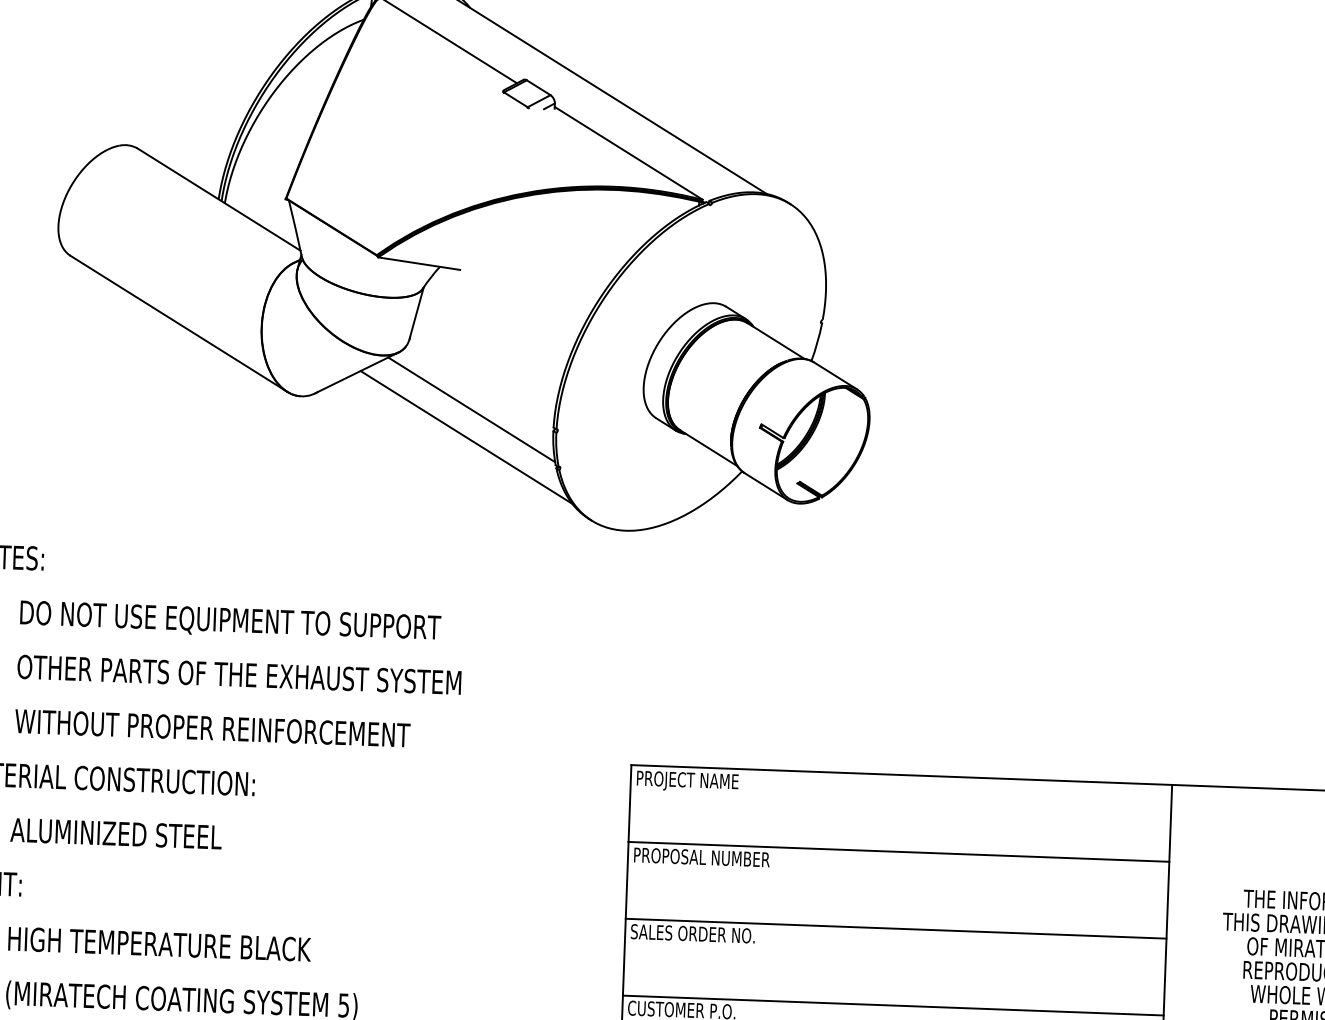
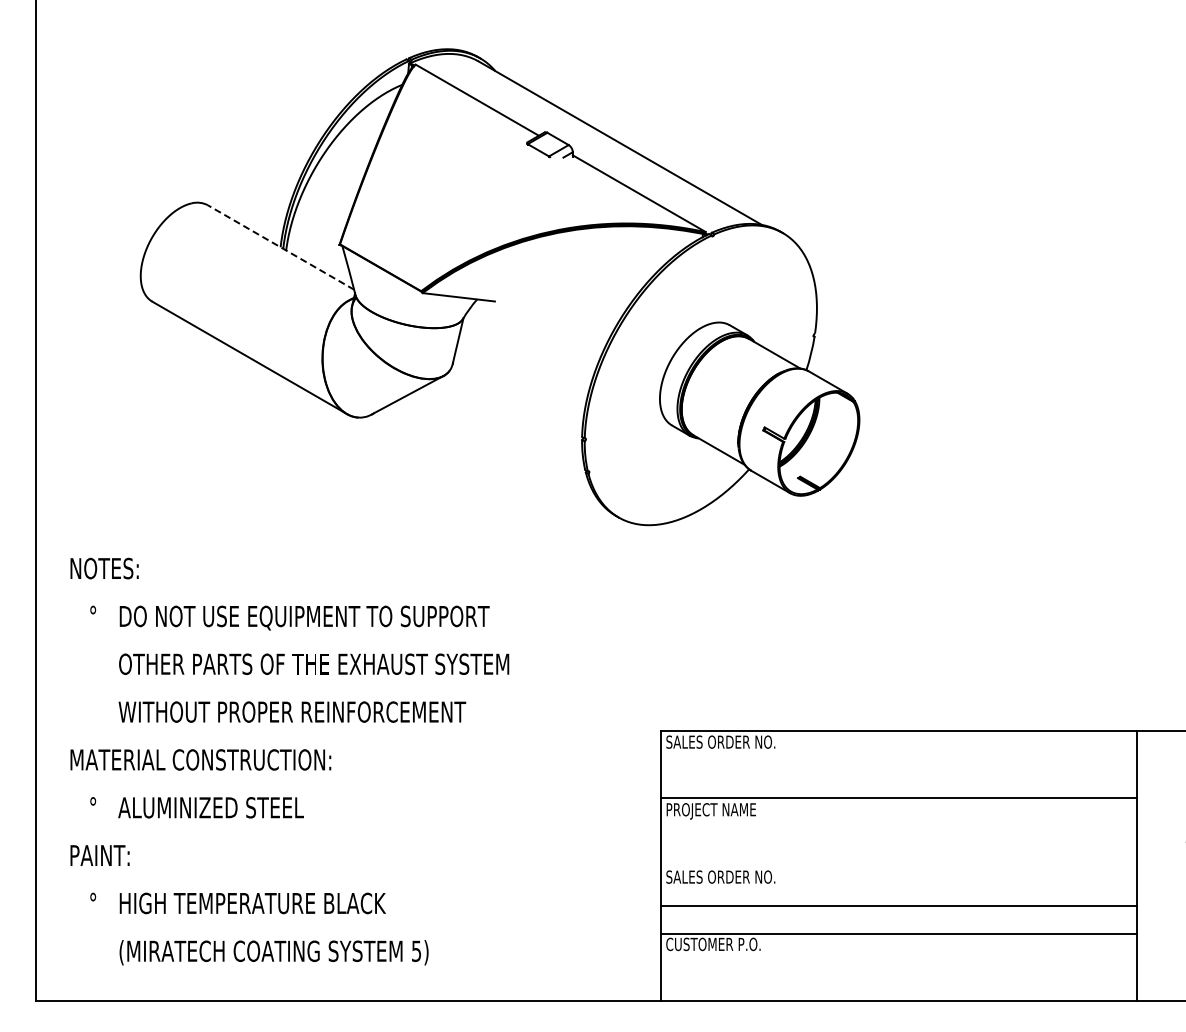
line: (218, 199) -> (280, 247), solid -> dashed
line: (471, 409) -> (509, 423), removed
line: (465, 437) -> (505, 448), removed
text: (698, 781) -> (720, 743), PROJECT NAME -> SALES ORDER NO.
text: (714, 859) -> (737, 811), PROPOSAL NUMBER -> PROJECT NAME
line: (895, 929) -> (898, 906), moved

